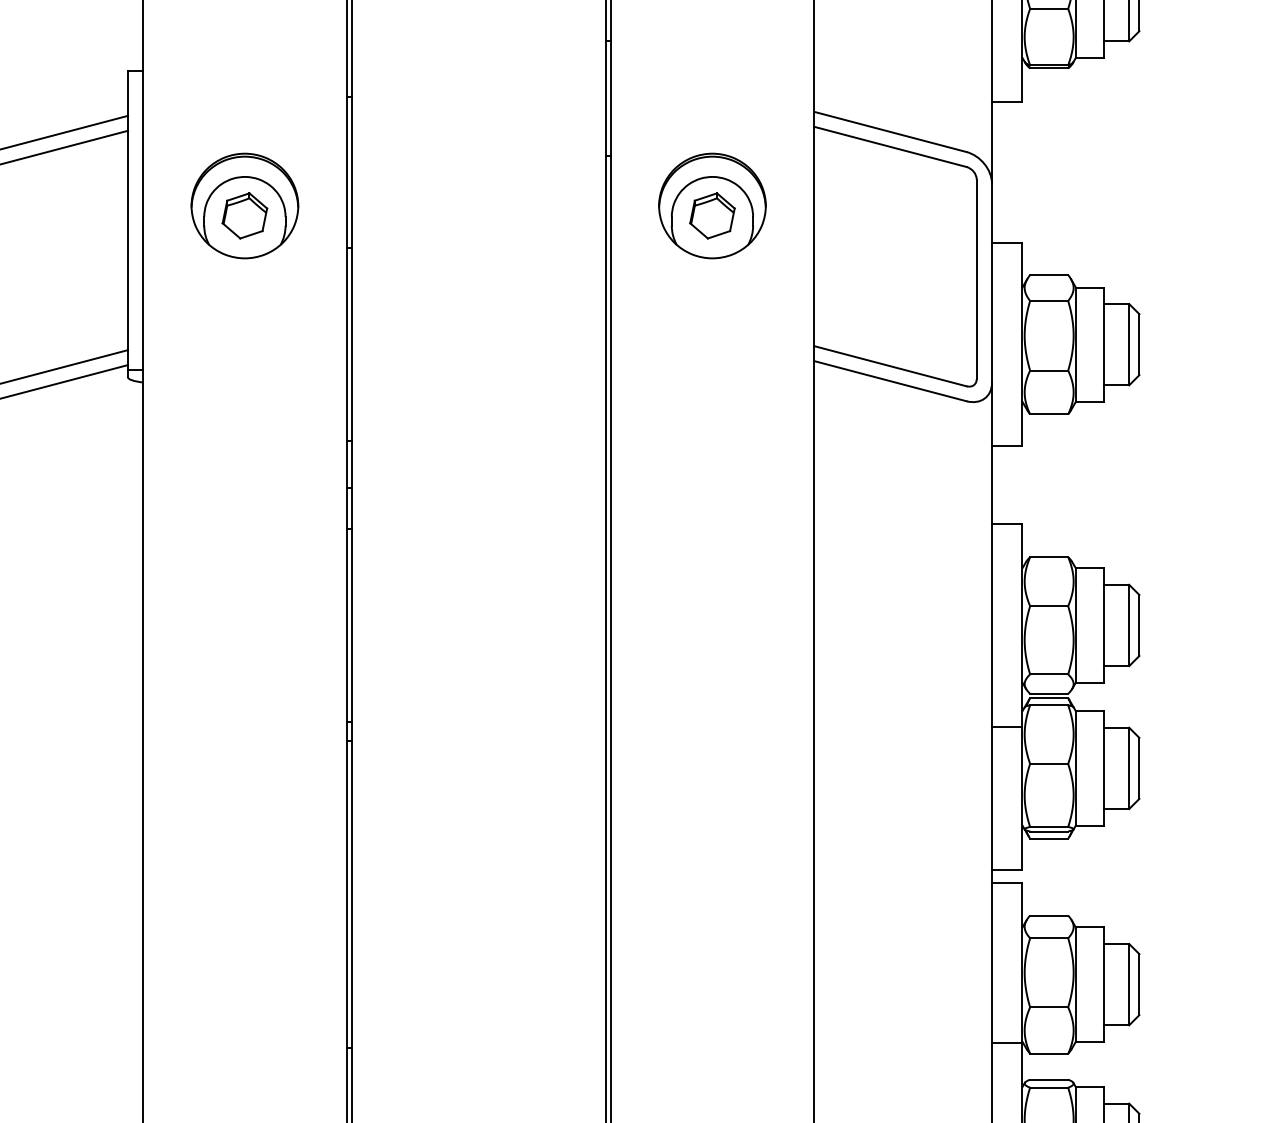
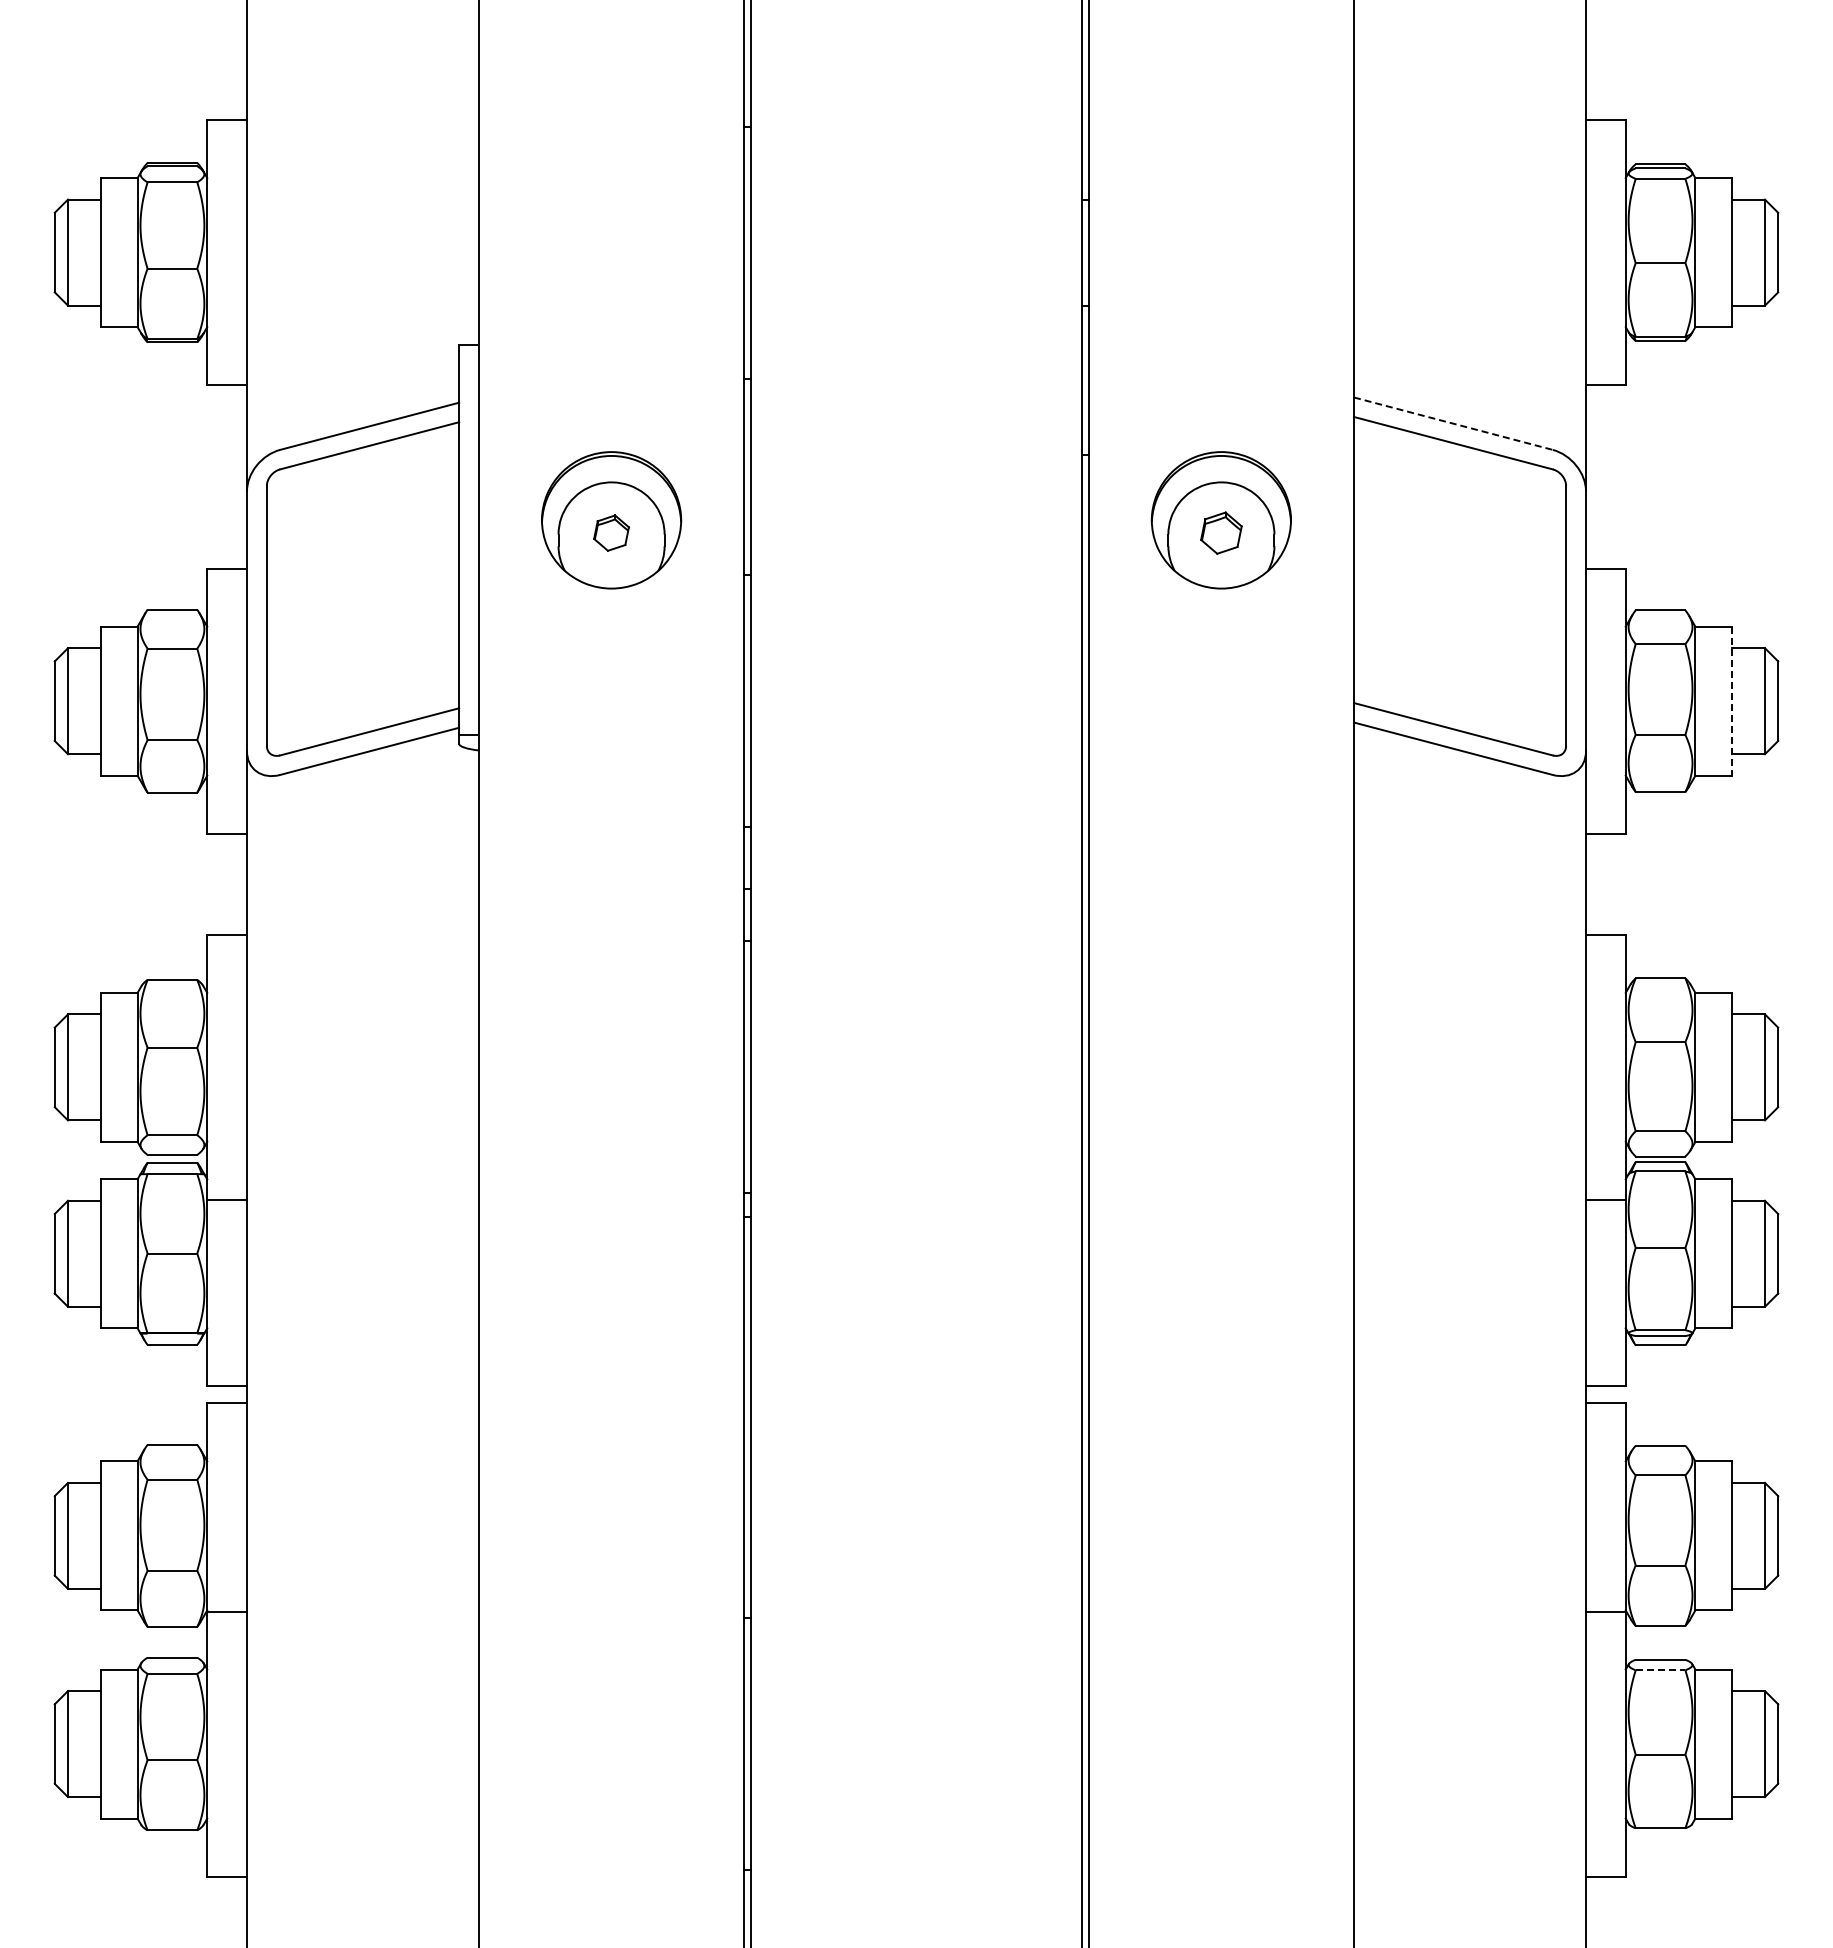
line: (890, 131) -> (1453, 423), solid -> dashed
part: (244, 215) -> (611, 532), size x0.6
part: (712, 215) -> (1221, 532), size x0.7
line: (1103, 344) -> (1731, 701), solid -> dashed
line: (1049, 1087) -> (1660, 1670), solid -> dashed

